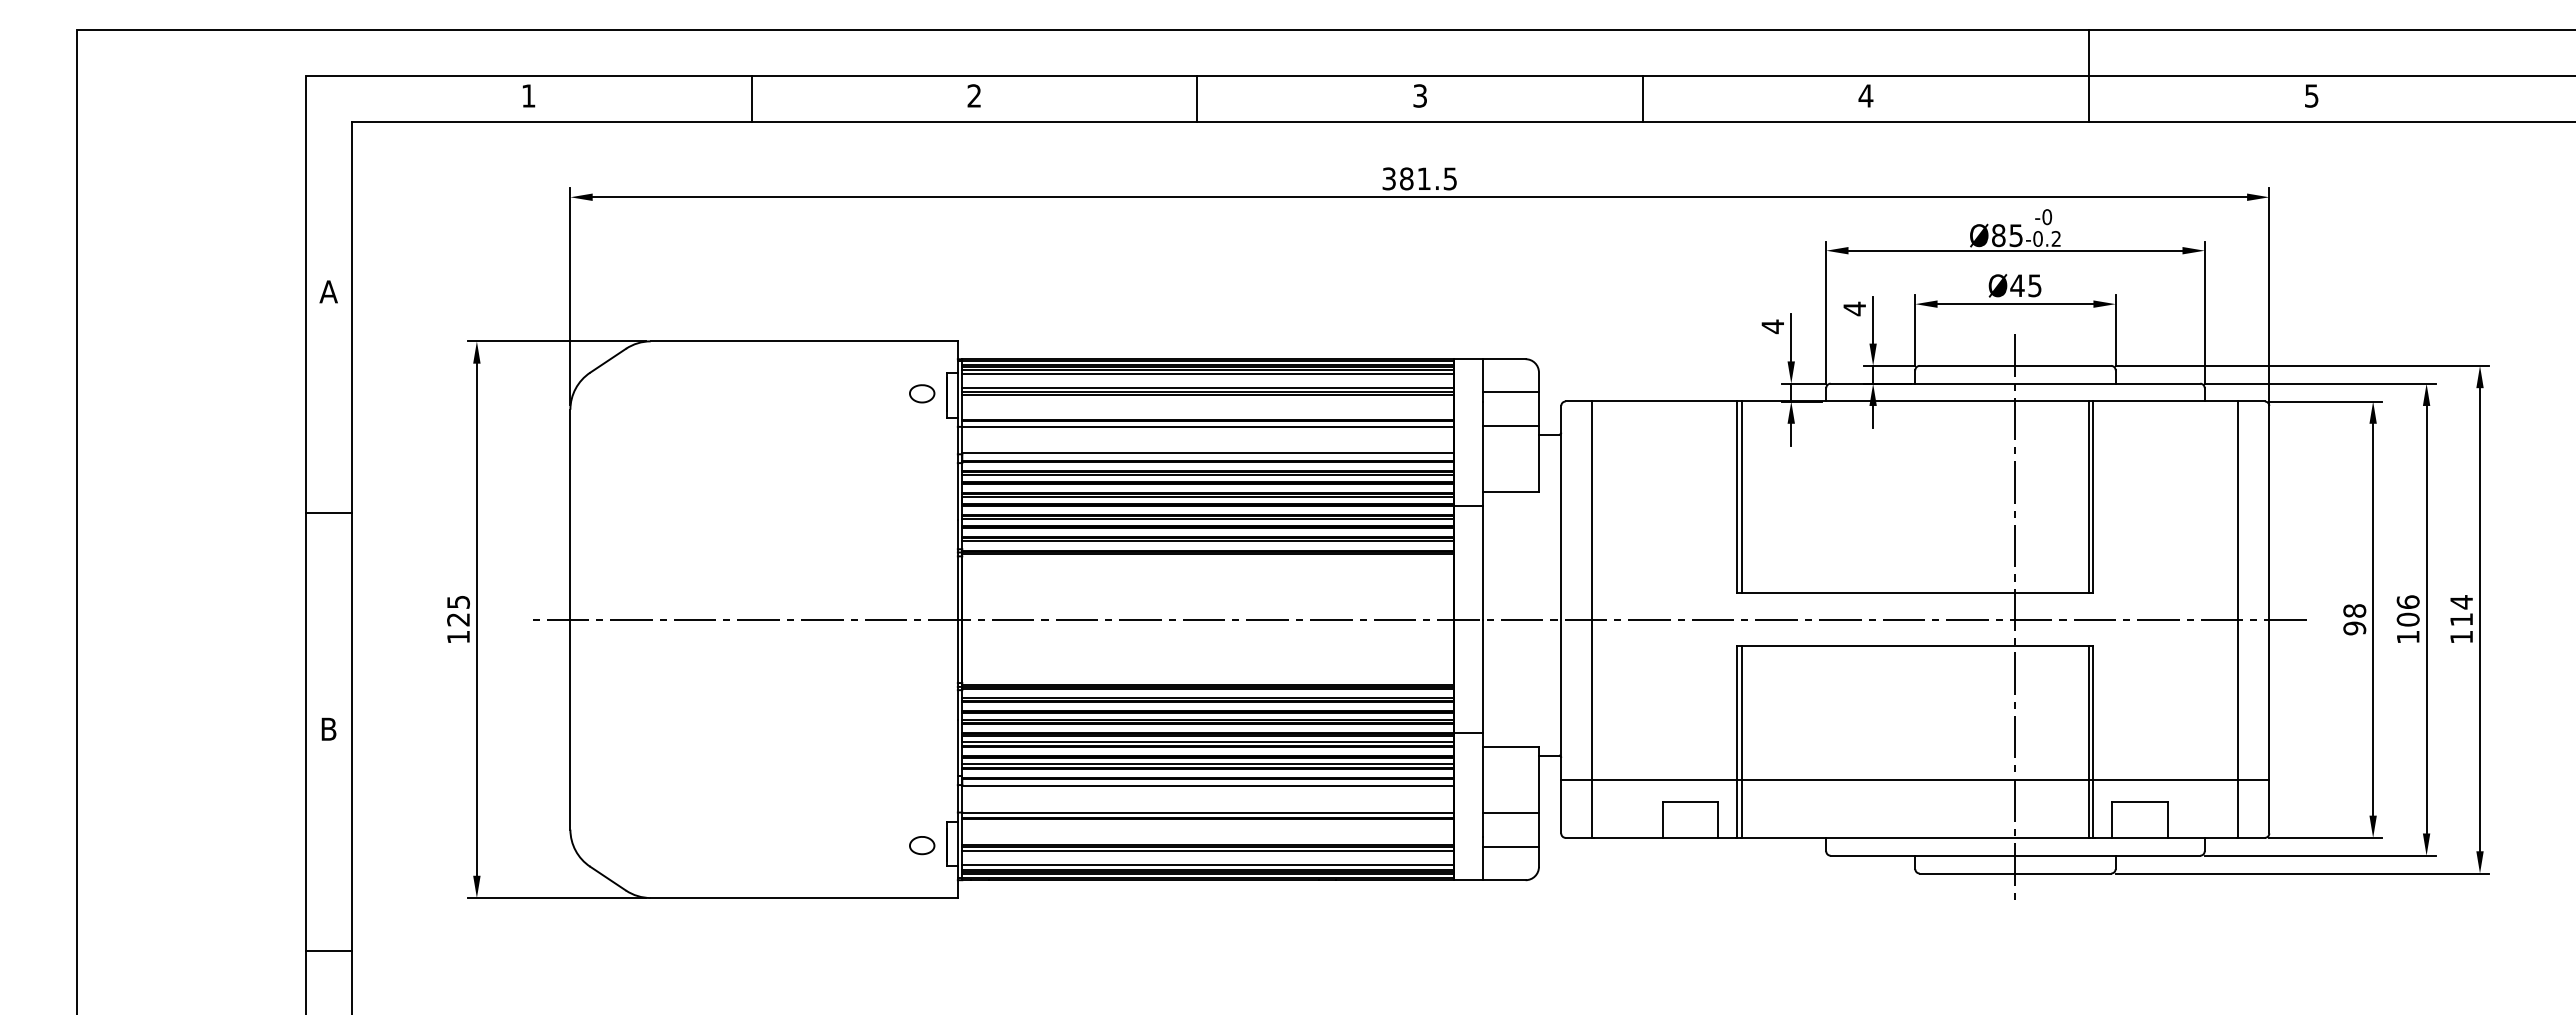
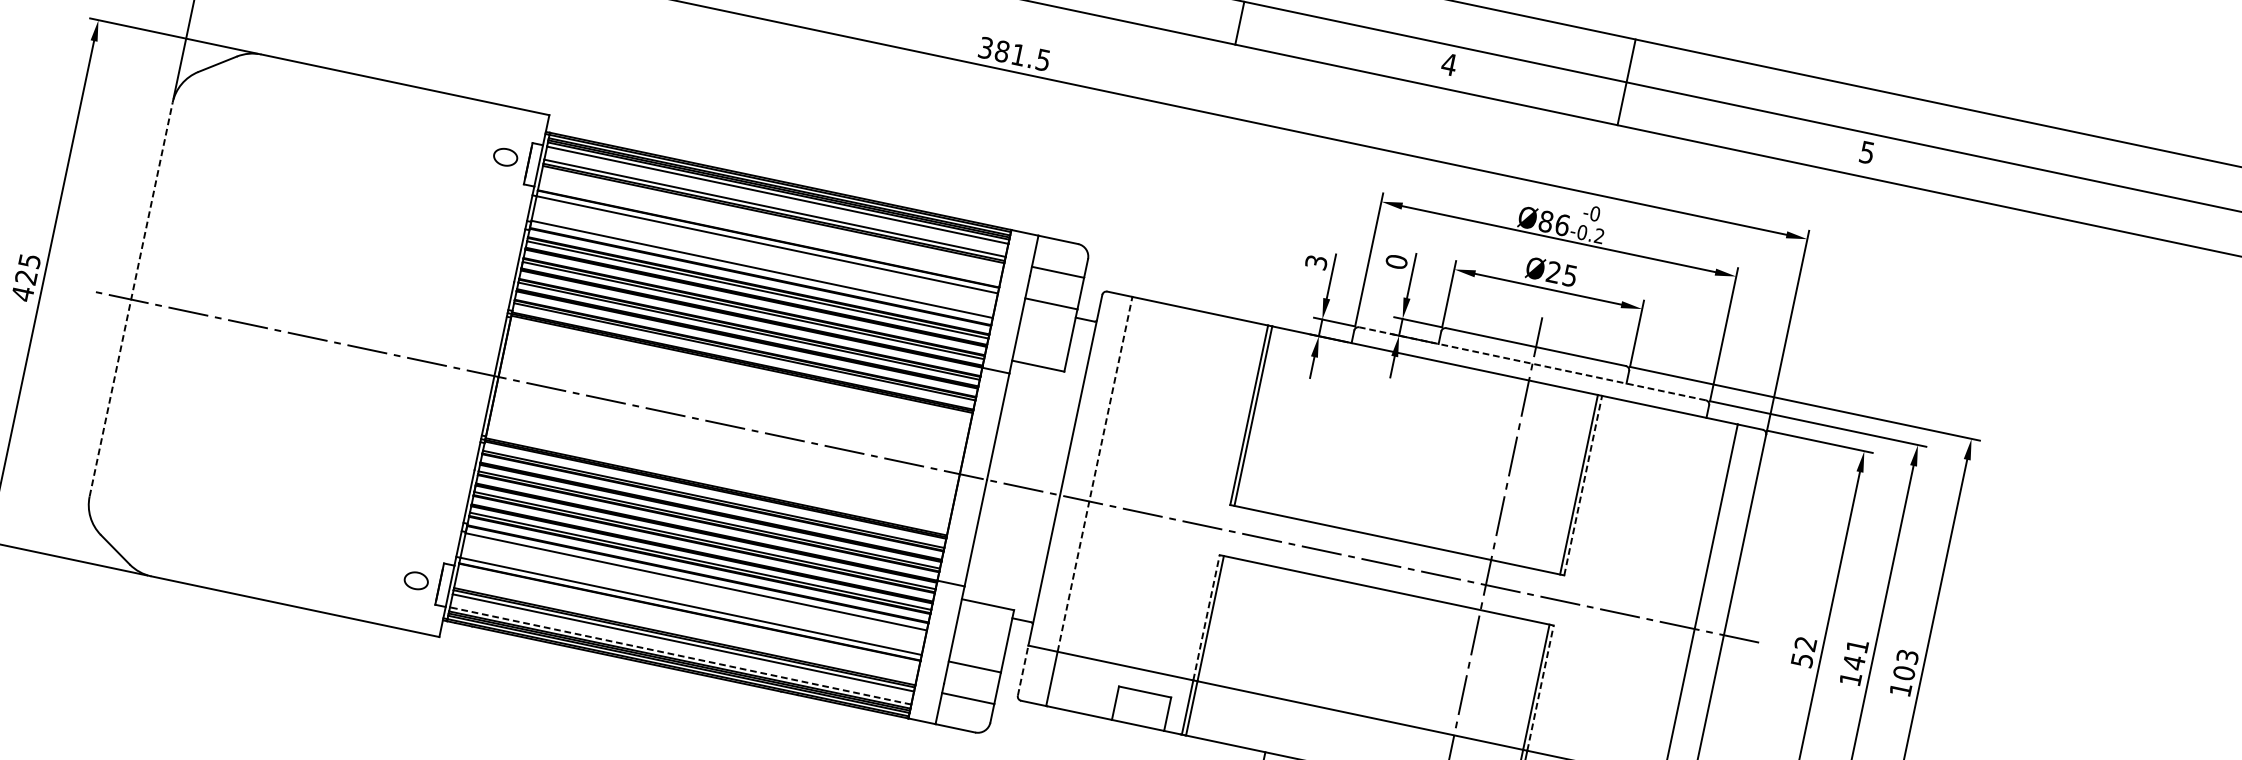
line: (2088, 75) -> (1626, 81), moved
text: (2016, 235) -> (1562, 225), Ø85 -> Ø86
text: (2017, 285) -> (1553, 272), Ø45 -> Ø25
text: (1854, 308) -> (1396, 261), 4 -> 0
text: (1772, 326) -> (1316, 262), 4 -> 3
line: (2015, 383) -> (1532, 363), solid -> dashed
line: (2093, 497) -> (1583, 485), solid -> dashed
line: (1592, 590) -> (1095, 474), solid -> dashed
text: (2461, 610) -> (1905, 664), 114 -> 103
text: (2407, 611) -> (1855, 654), 106 -> 141
line: (570, 619) -> (131, 299), solid -> dashed
text: (2354, 619) -> (1803, 651), 98 -> 52
text: (458, 637) -> (22, 294), 125 -> 425
line: (1737, 713) -> (1206, 618), solid -> dashed
line: (2093, 713) -> (1540, 688), solid -> dashed
line: (1561, 806) -> (1023, 670), solid -> dashed
line: (1207, 865) -> (679, 655), solid -> dashed

